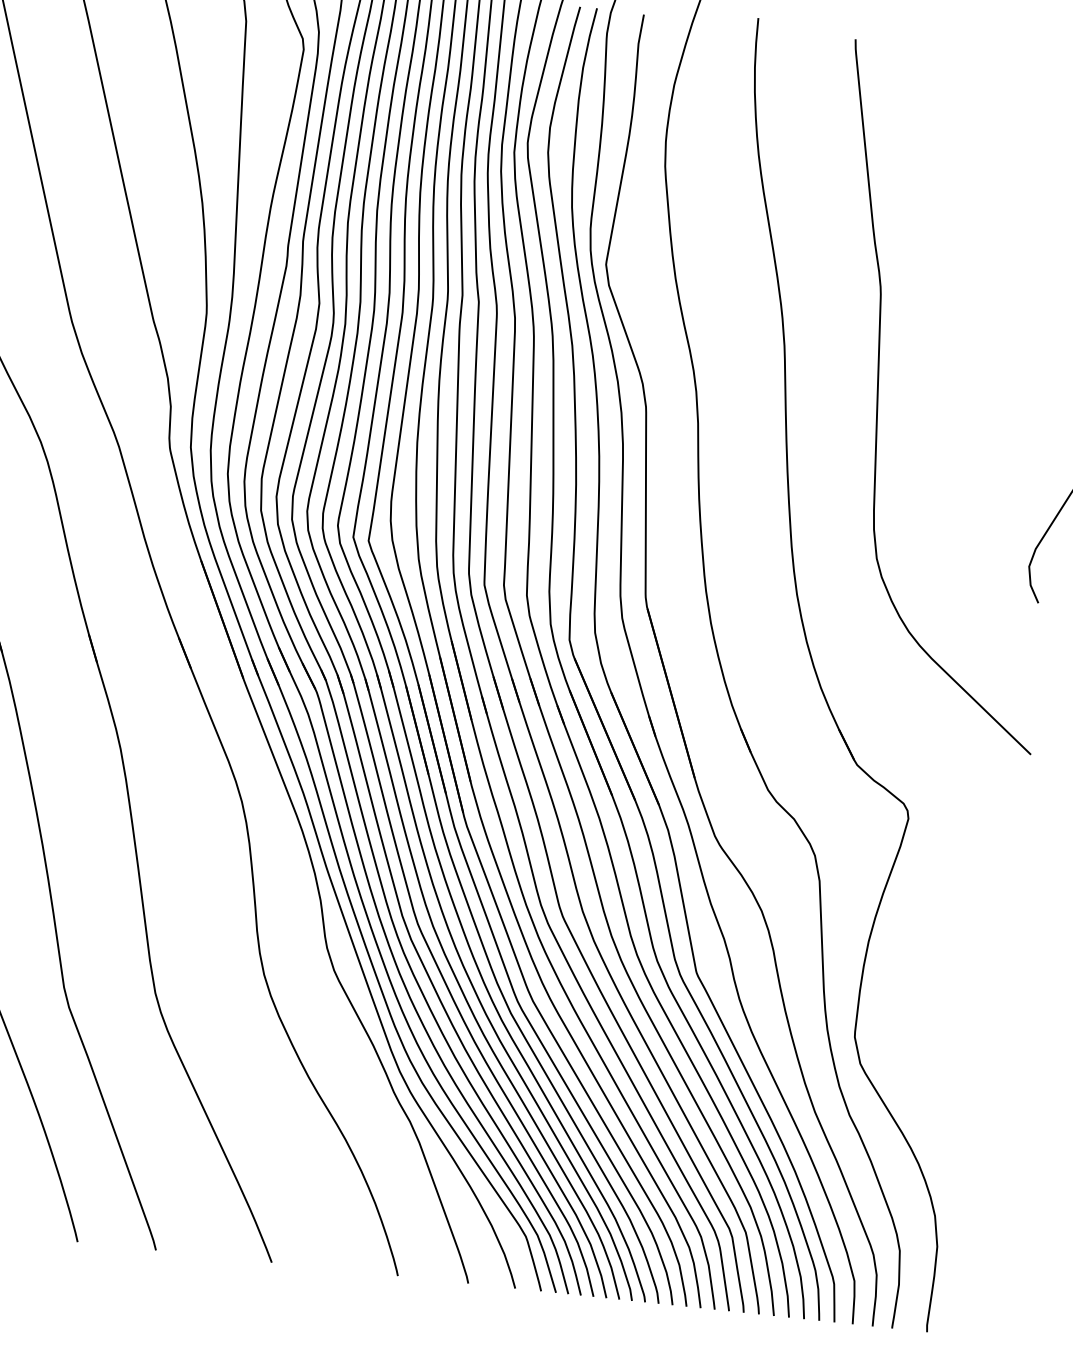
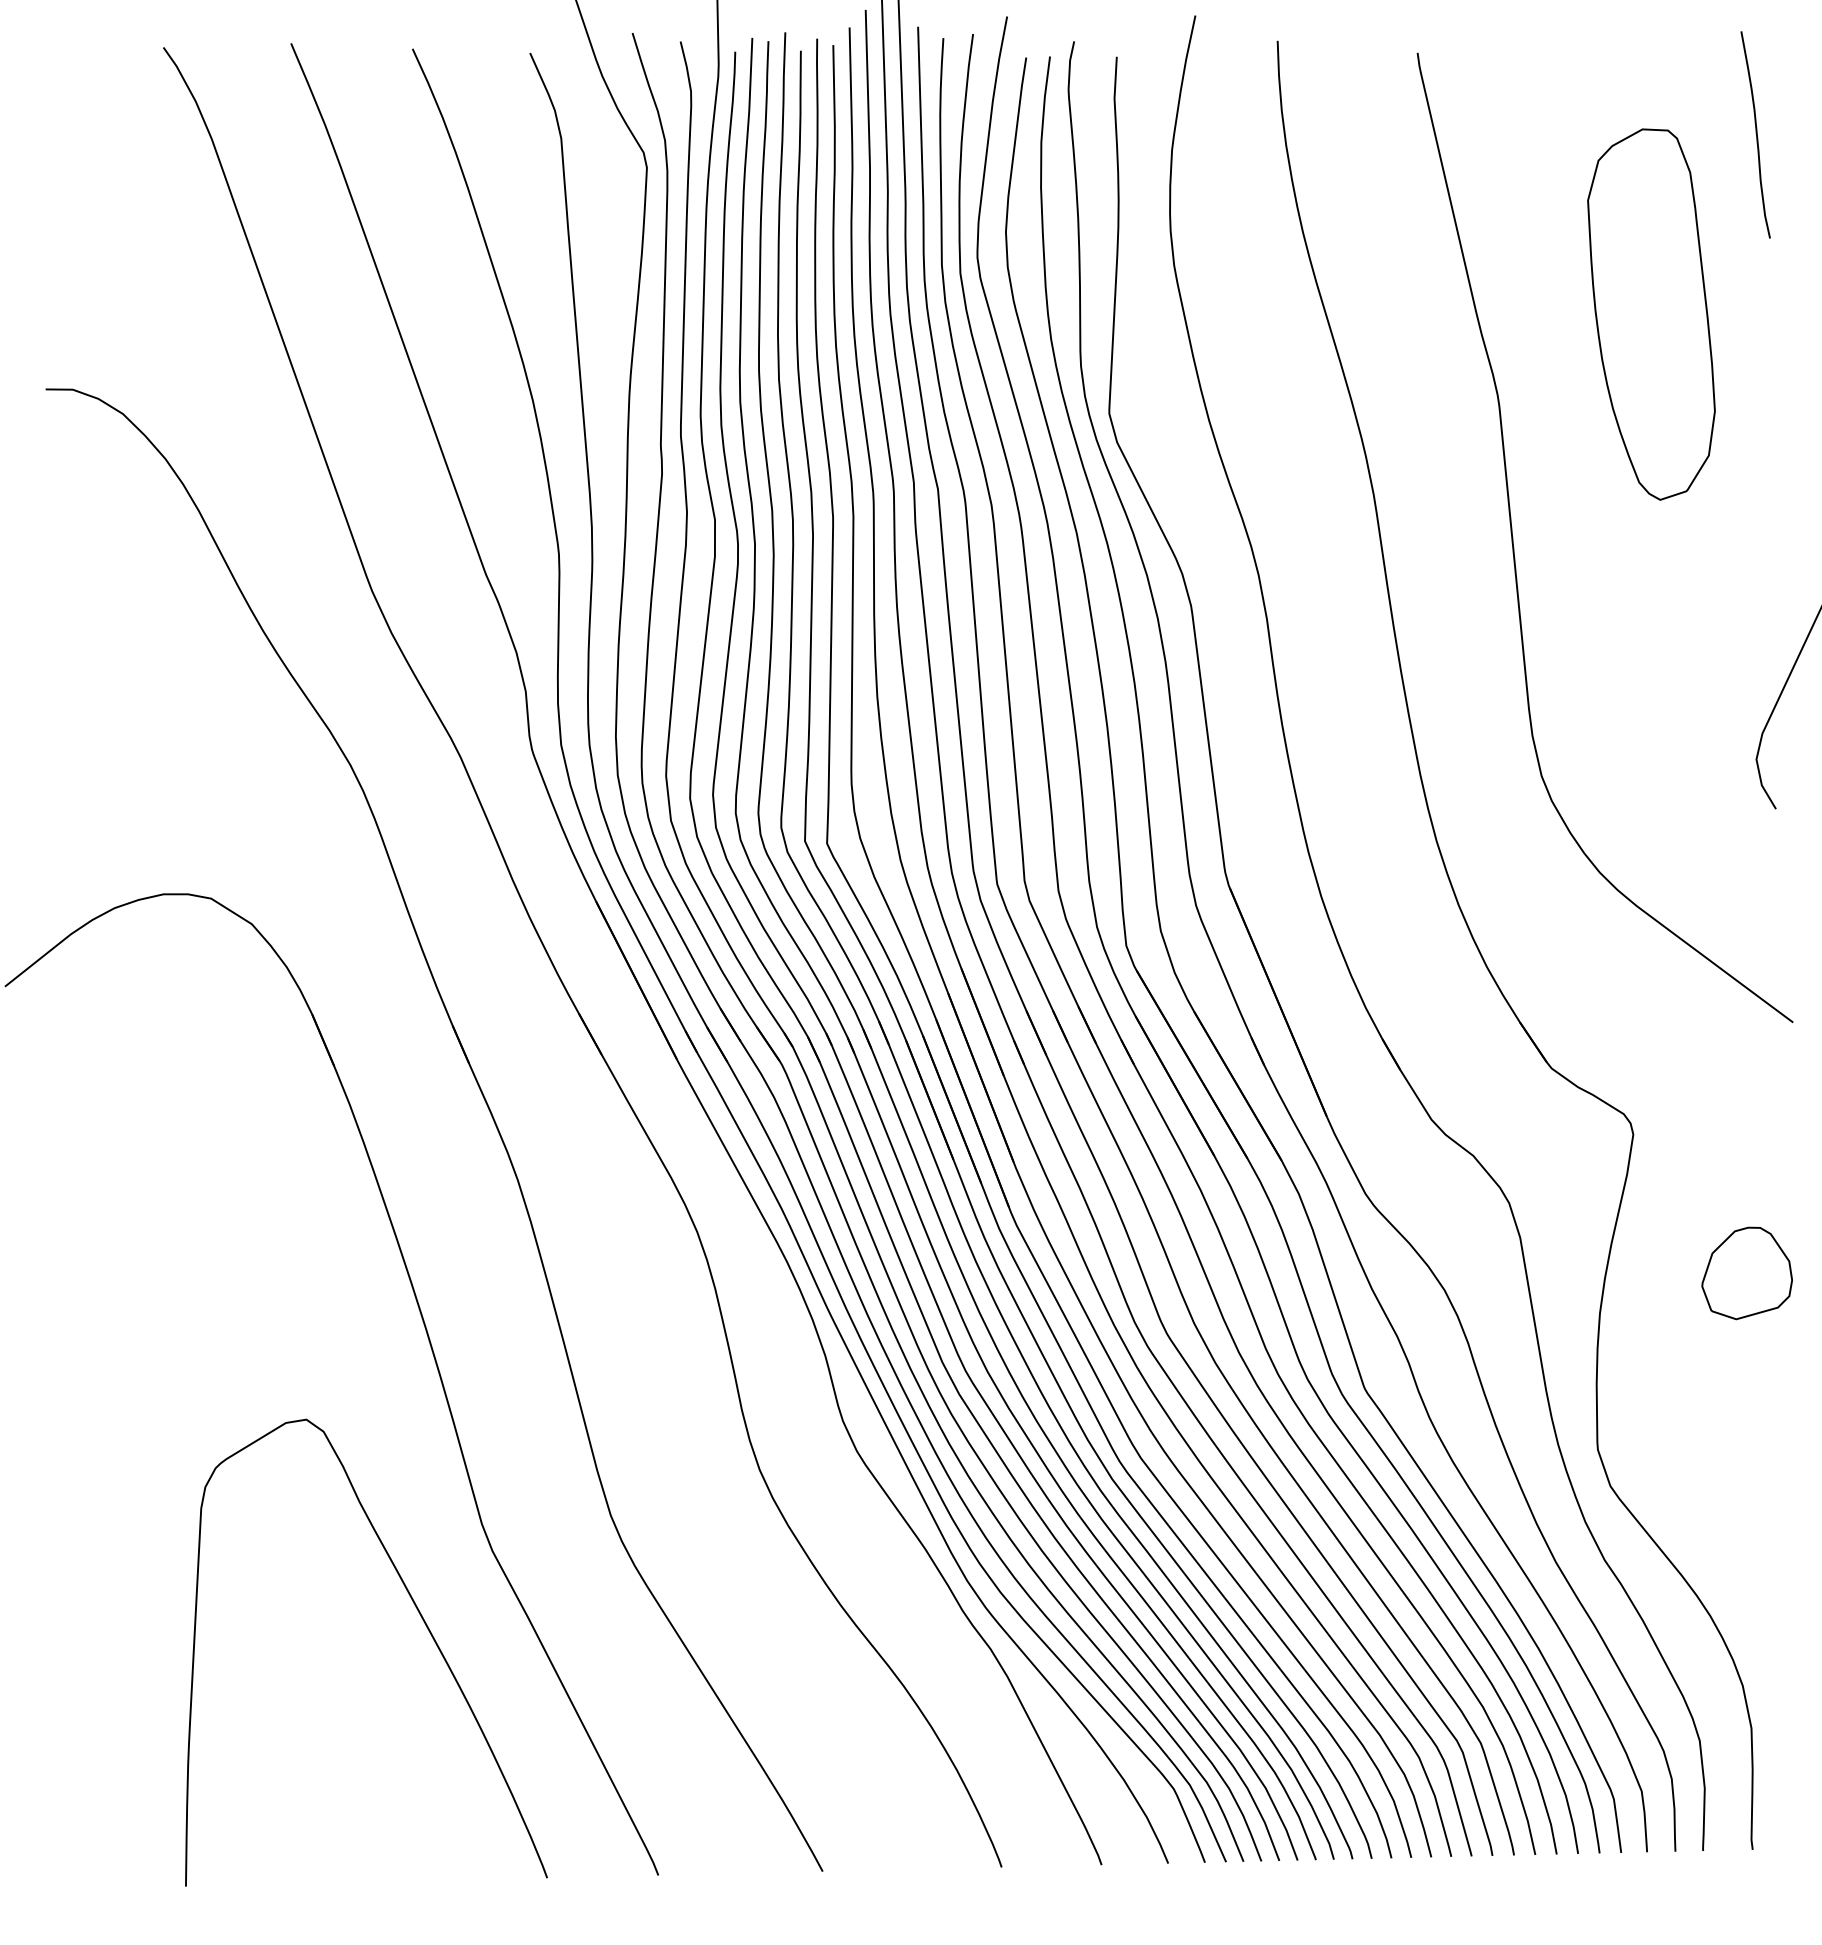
part: (996, 244) -> (1651, 314), added
part: (975, 926) -> (1746, 1273), added

